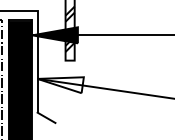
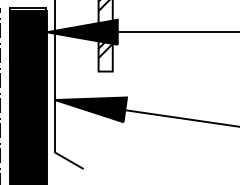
fill: (60, 85) -> (90, 110), added

